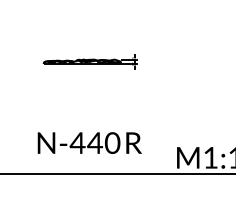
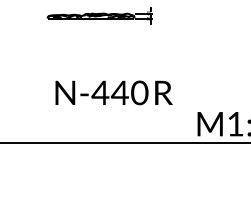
text: (89, 142) -> (113, 92), moved

